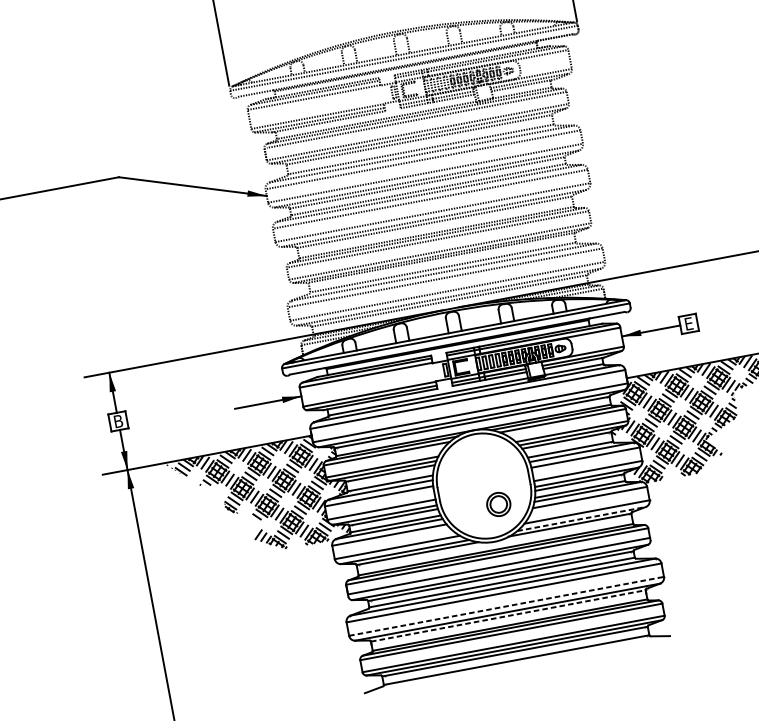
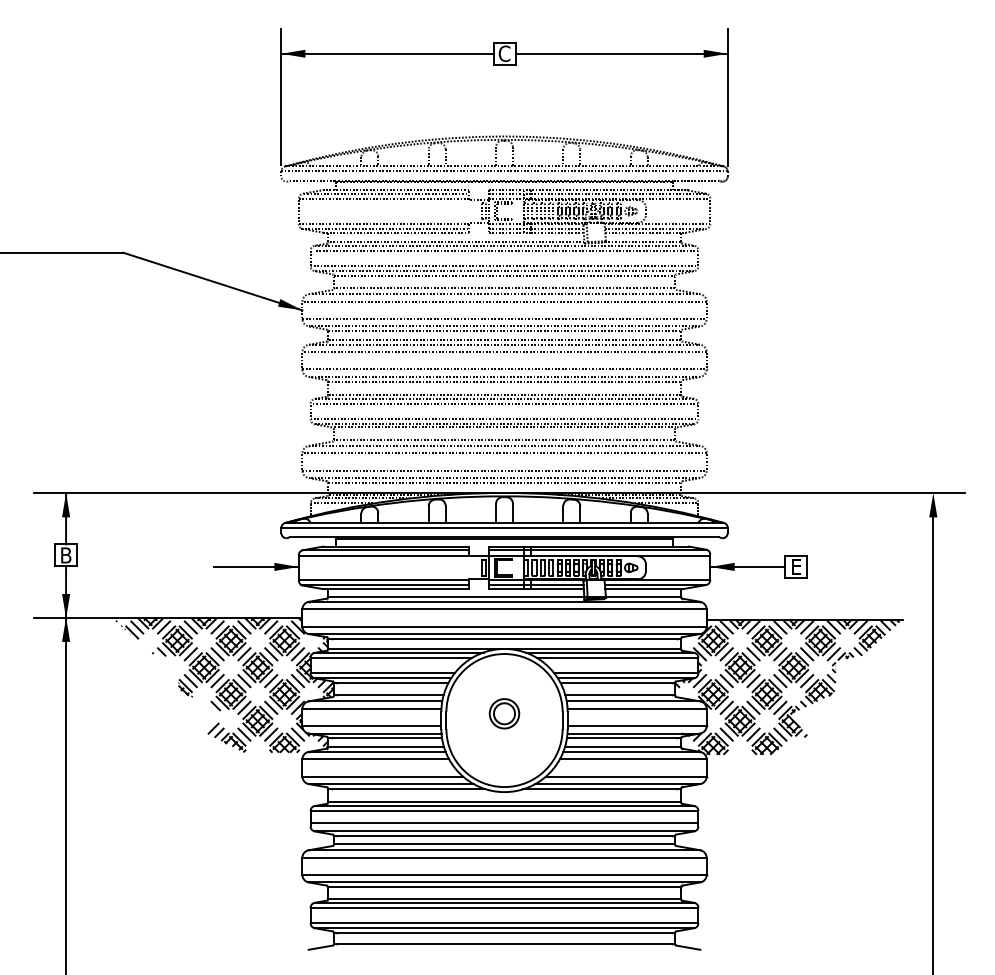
part: (498, 504) -> (504, 713), moved
line: (582, 519) -> (618, 784), dashed -> solid
line: (507, 605) -> (505, 874), dashed -> solid
line: (509, 615) -> (505, 887), dashed -> solid

